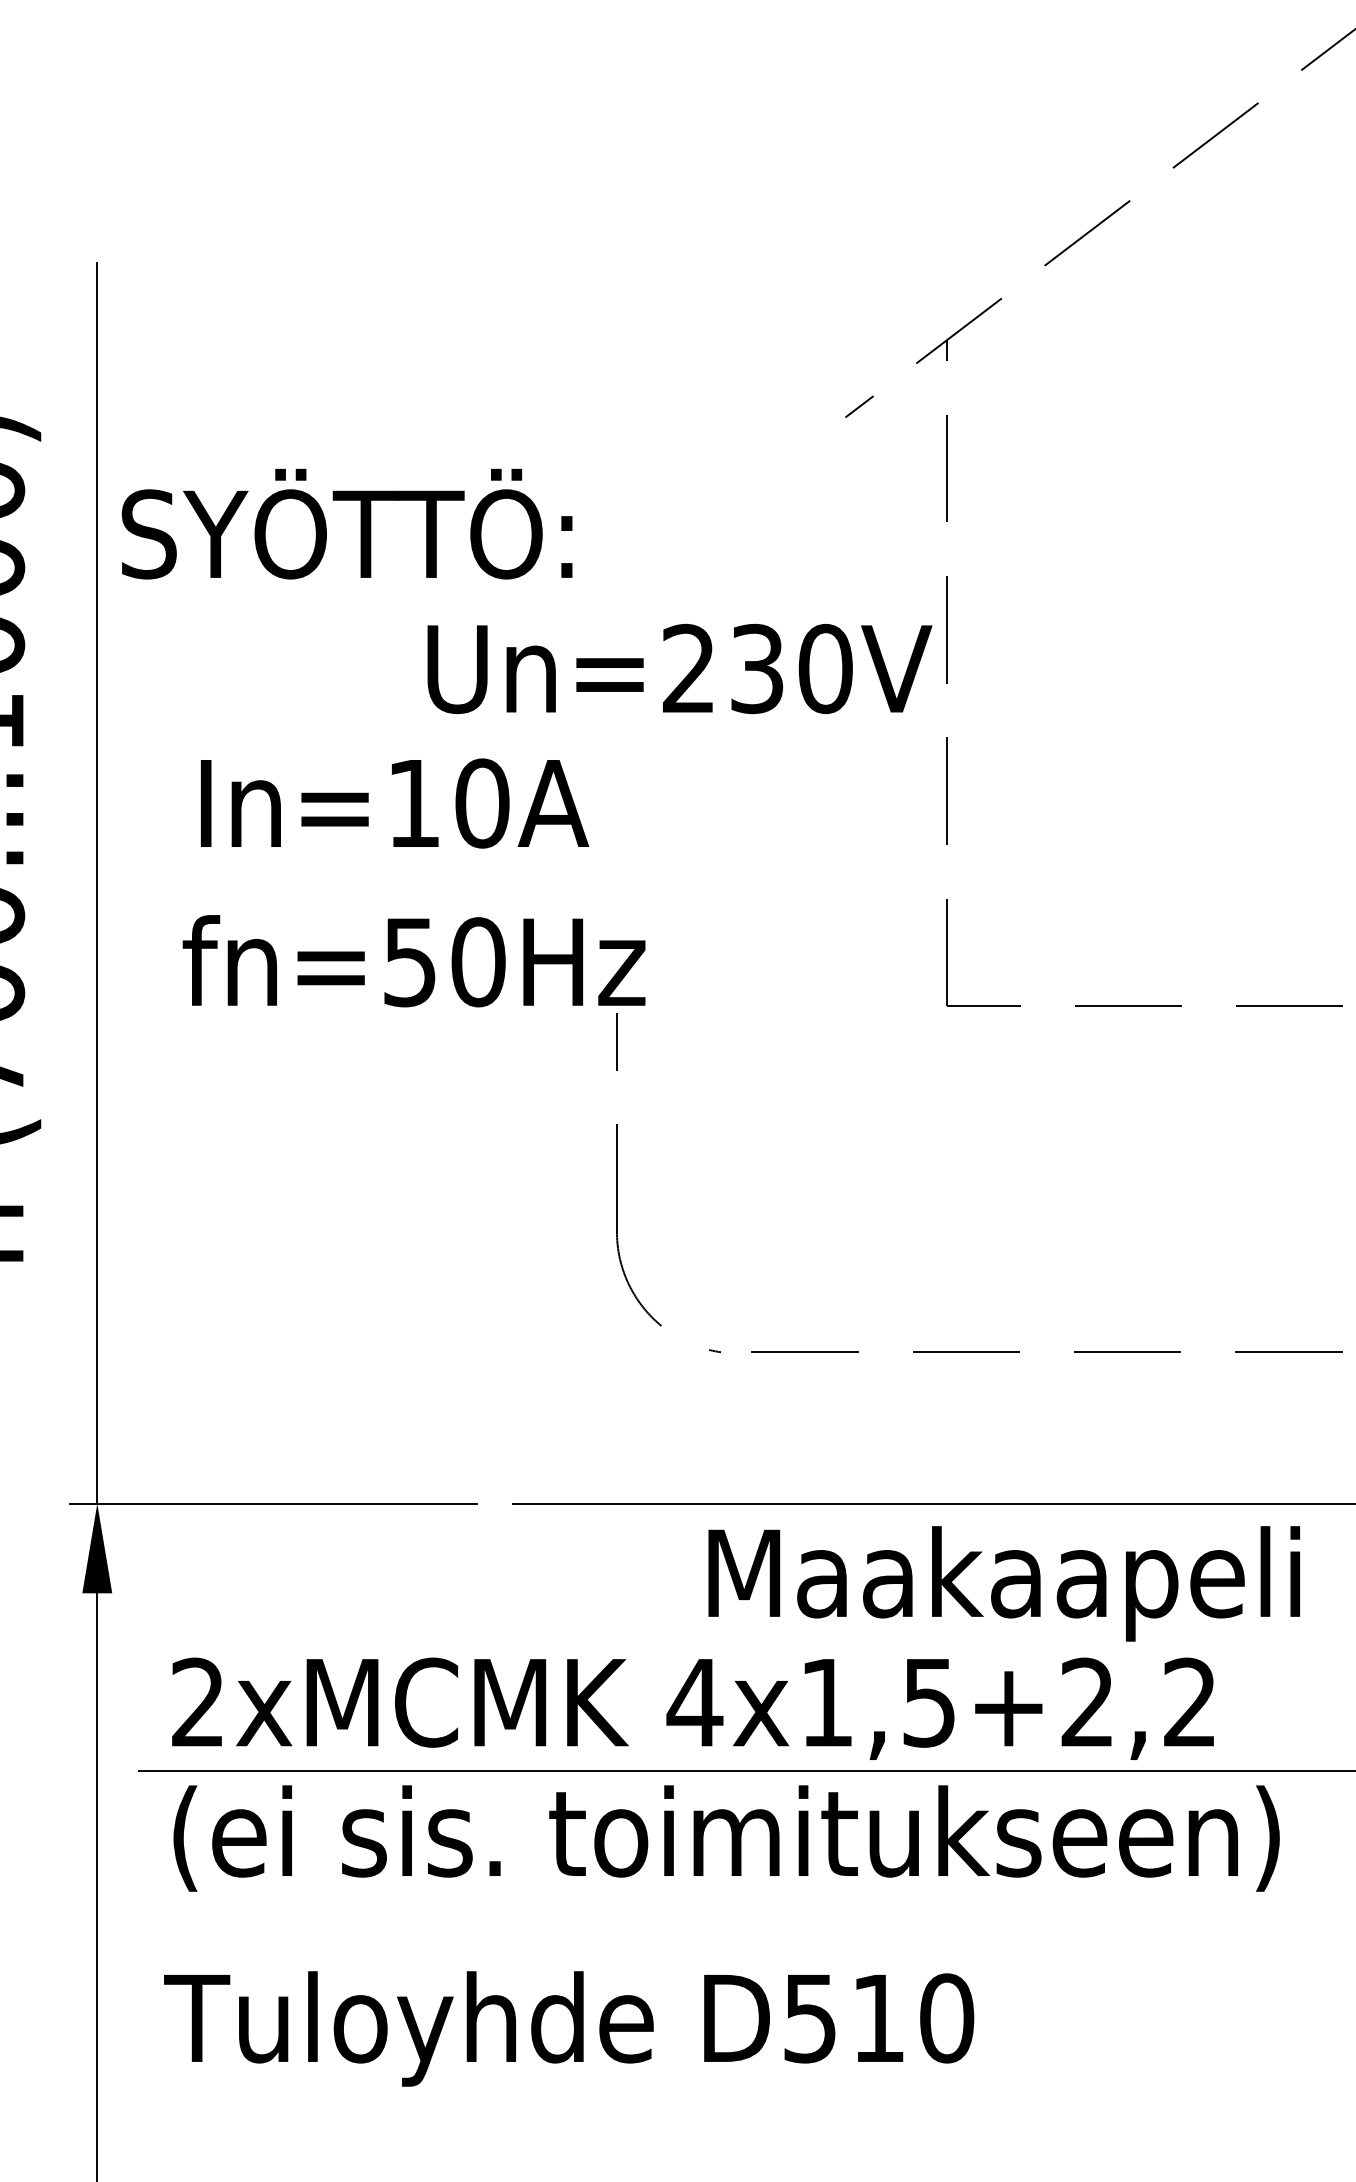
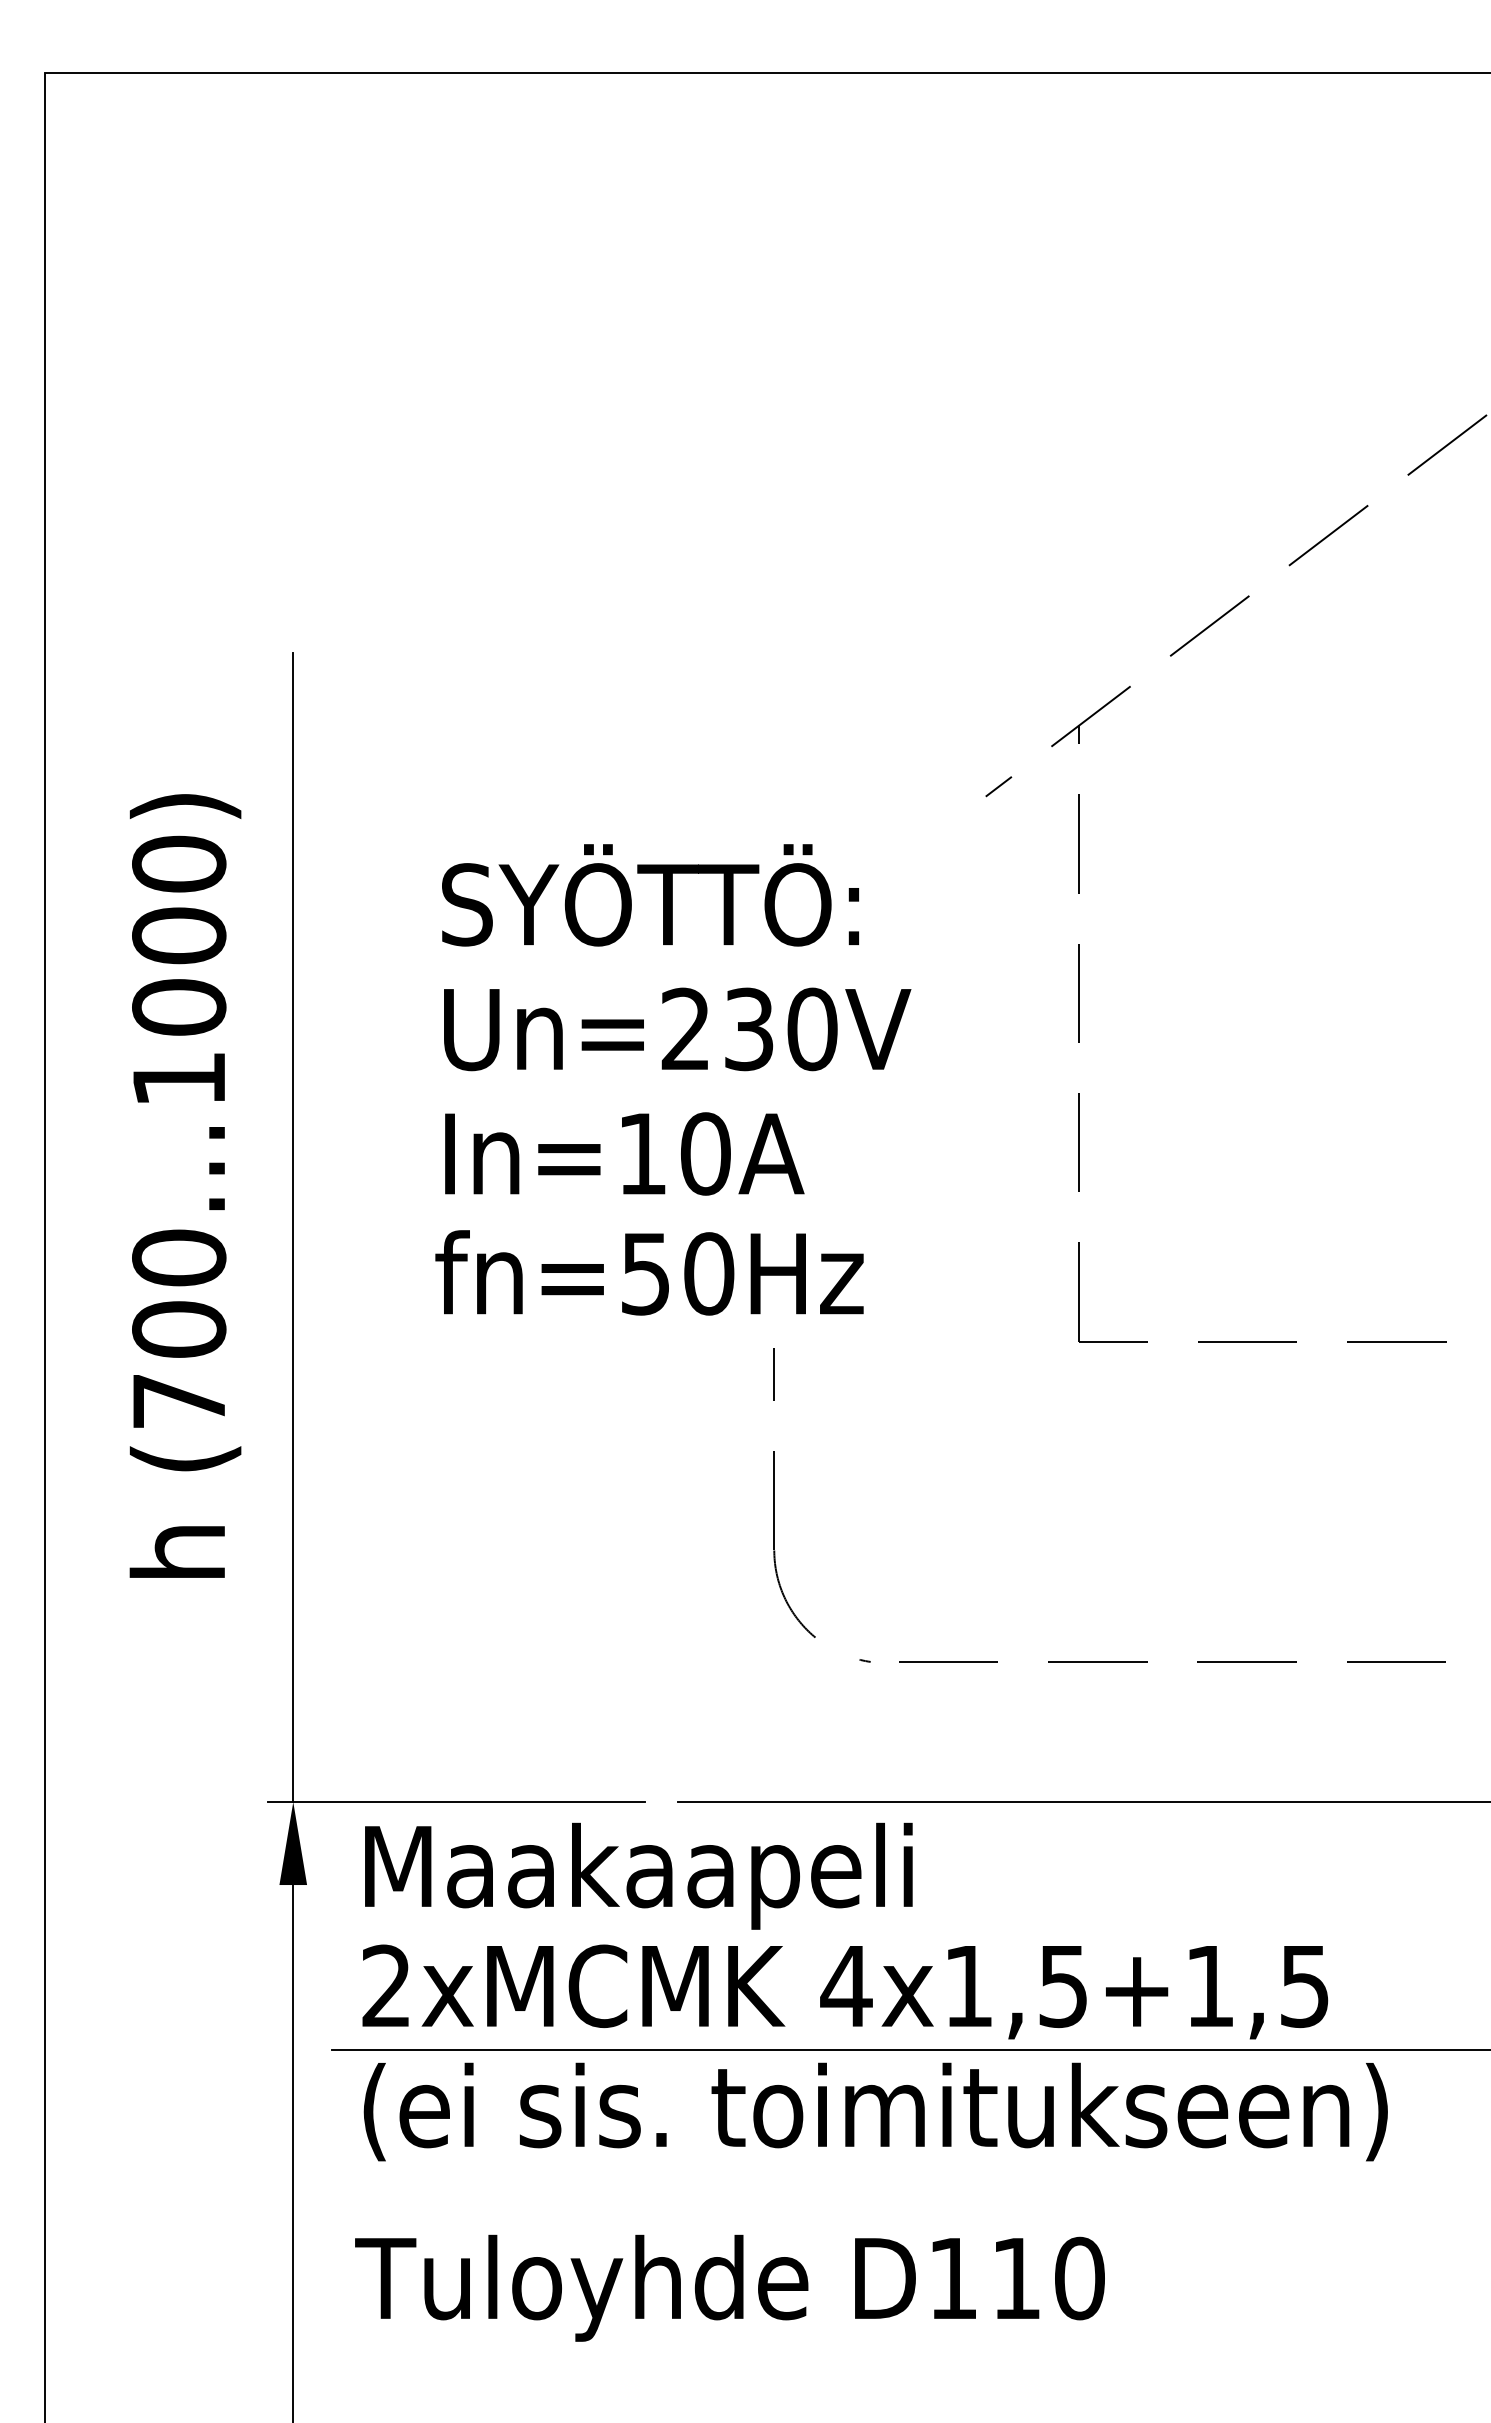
text: (347, 524) -> (650, 895), moved
text: (679, 669) -> (677, 1029), moved
text: (394, 803) -> (624, 1153), moved
text: (414, 960) -> (649, 1272), moved
text: (1003, 1583) -> (638, 1875), moved
text: (1138, 1702) -> (1257, 1986), 4x1,5+2,2 -> 4x1,5+1,5
text: (809, 2019) -> (952, 2279), D510 -> D110

